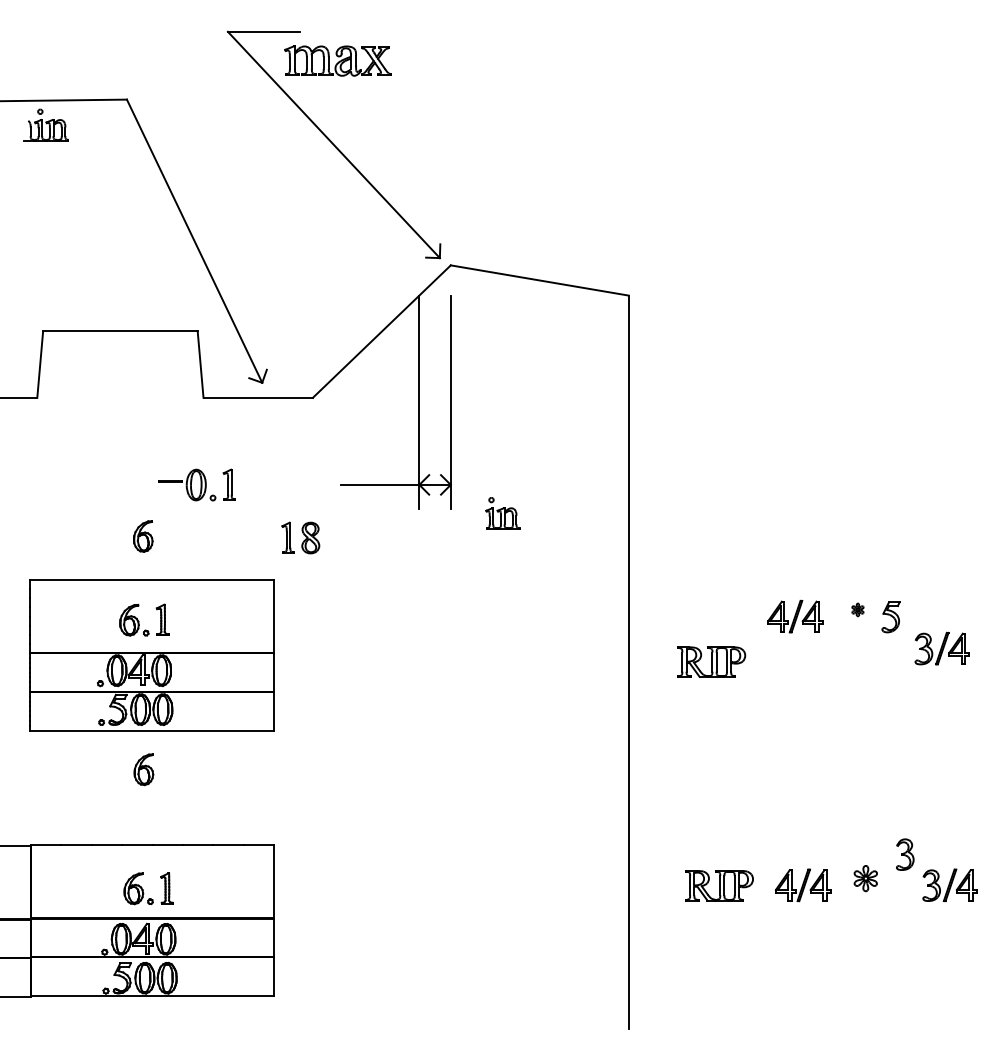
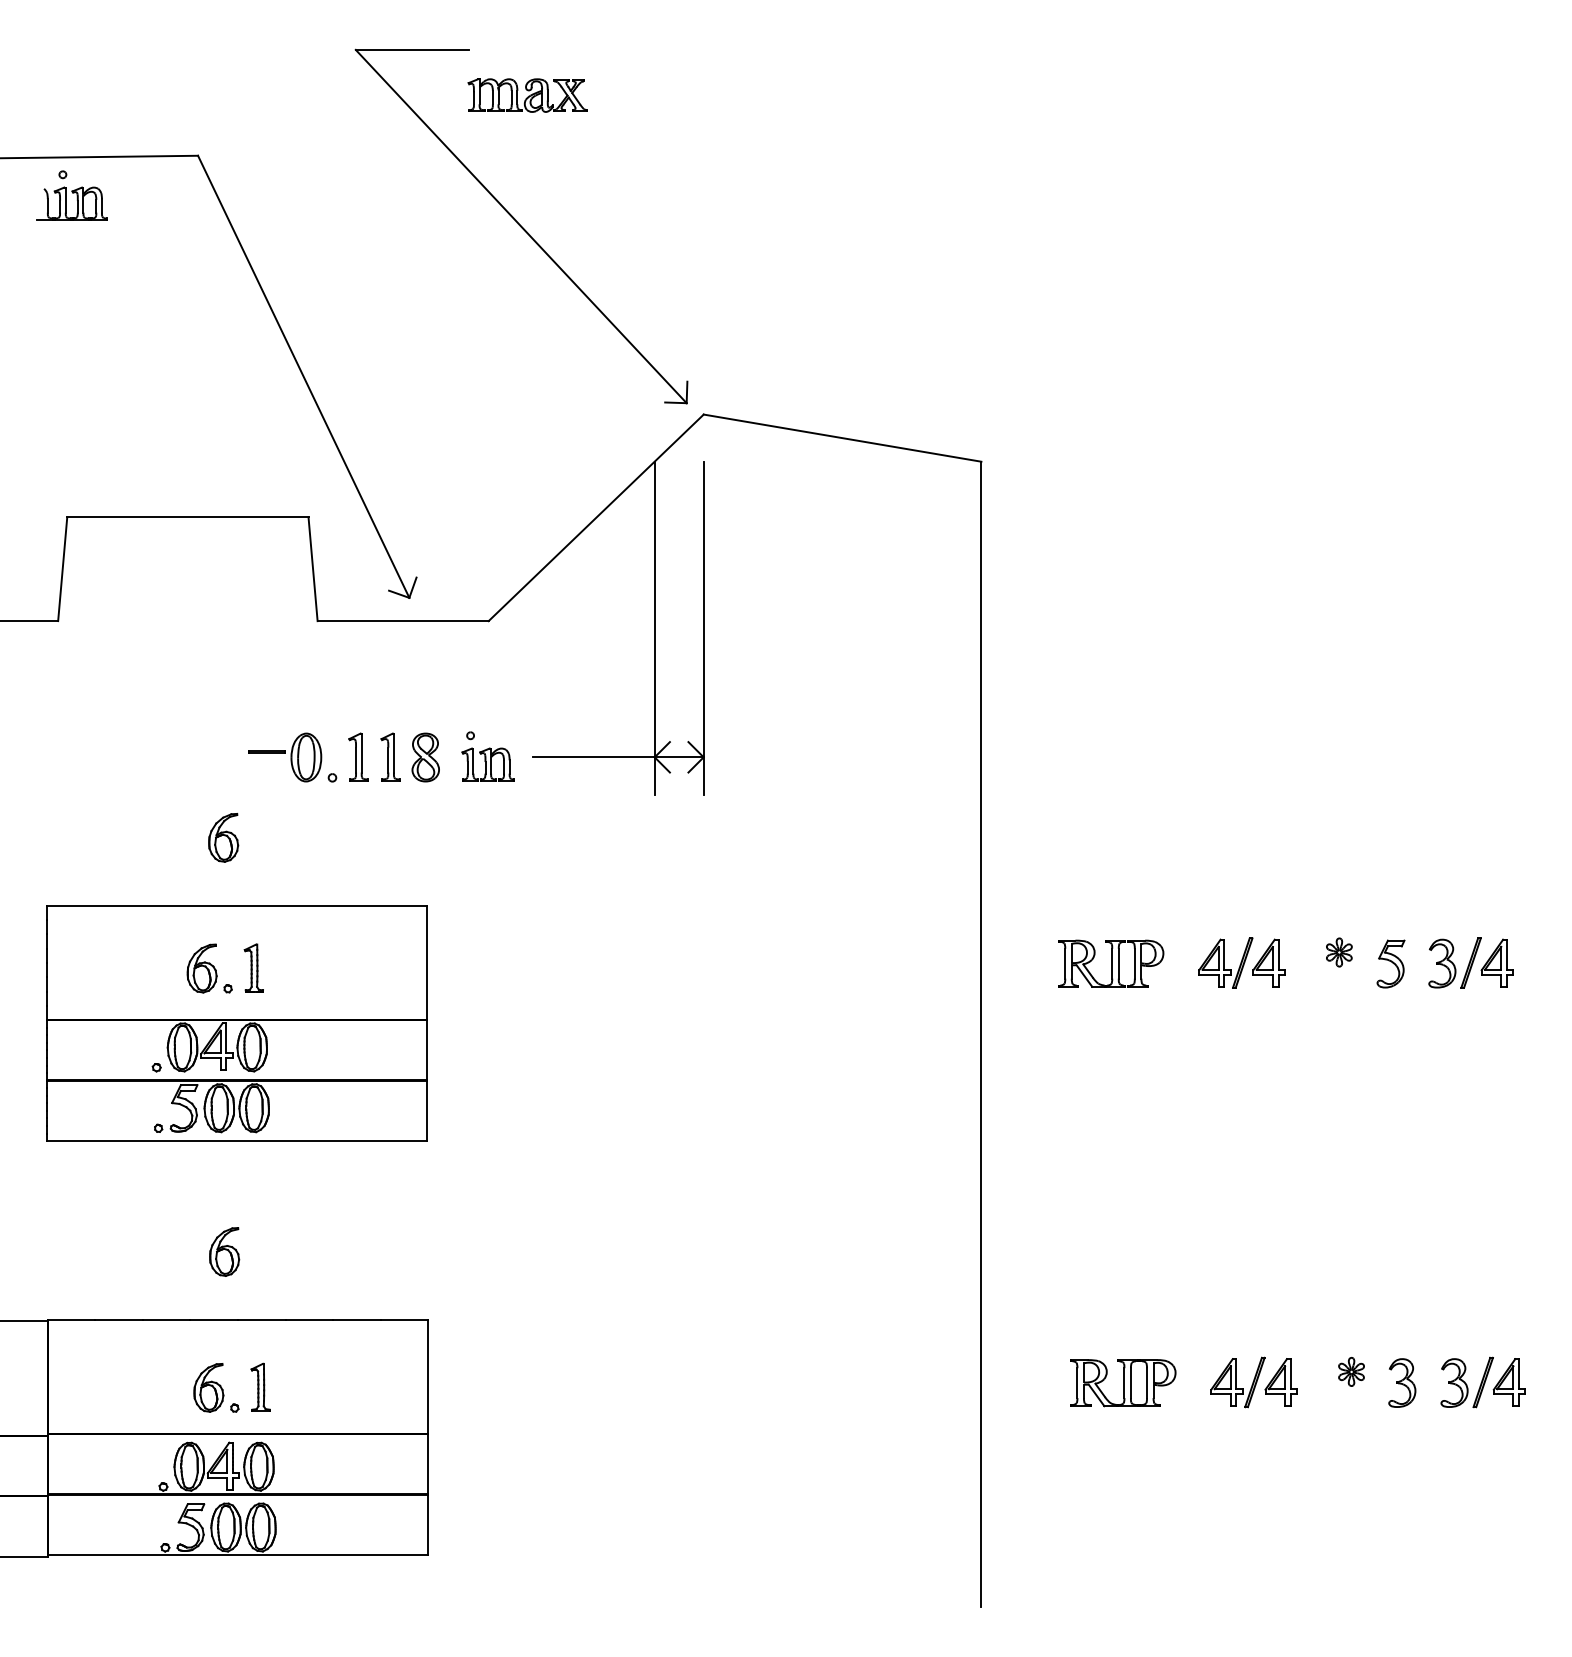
part: (337, 60) -> (526, 94), size x0.71
part: (502, 513) -> (487, 756), moved
part: (300, 537) -> (409, 756), moved
part: (857, 609) -> (1338, 951), size x1.43
part: (941, 648) -> (1469, 962), moved
part: (711, 661) -> (1110, 962), moved
part: (143, 769) -> (223, 1251), moved
part: (905, 854) -> (1402, 1382), moved
part: (865, 878) -> (1351, 1371), size x0.71

